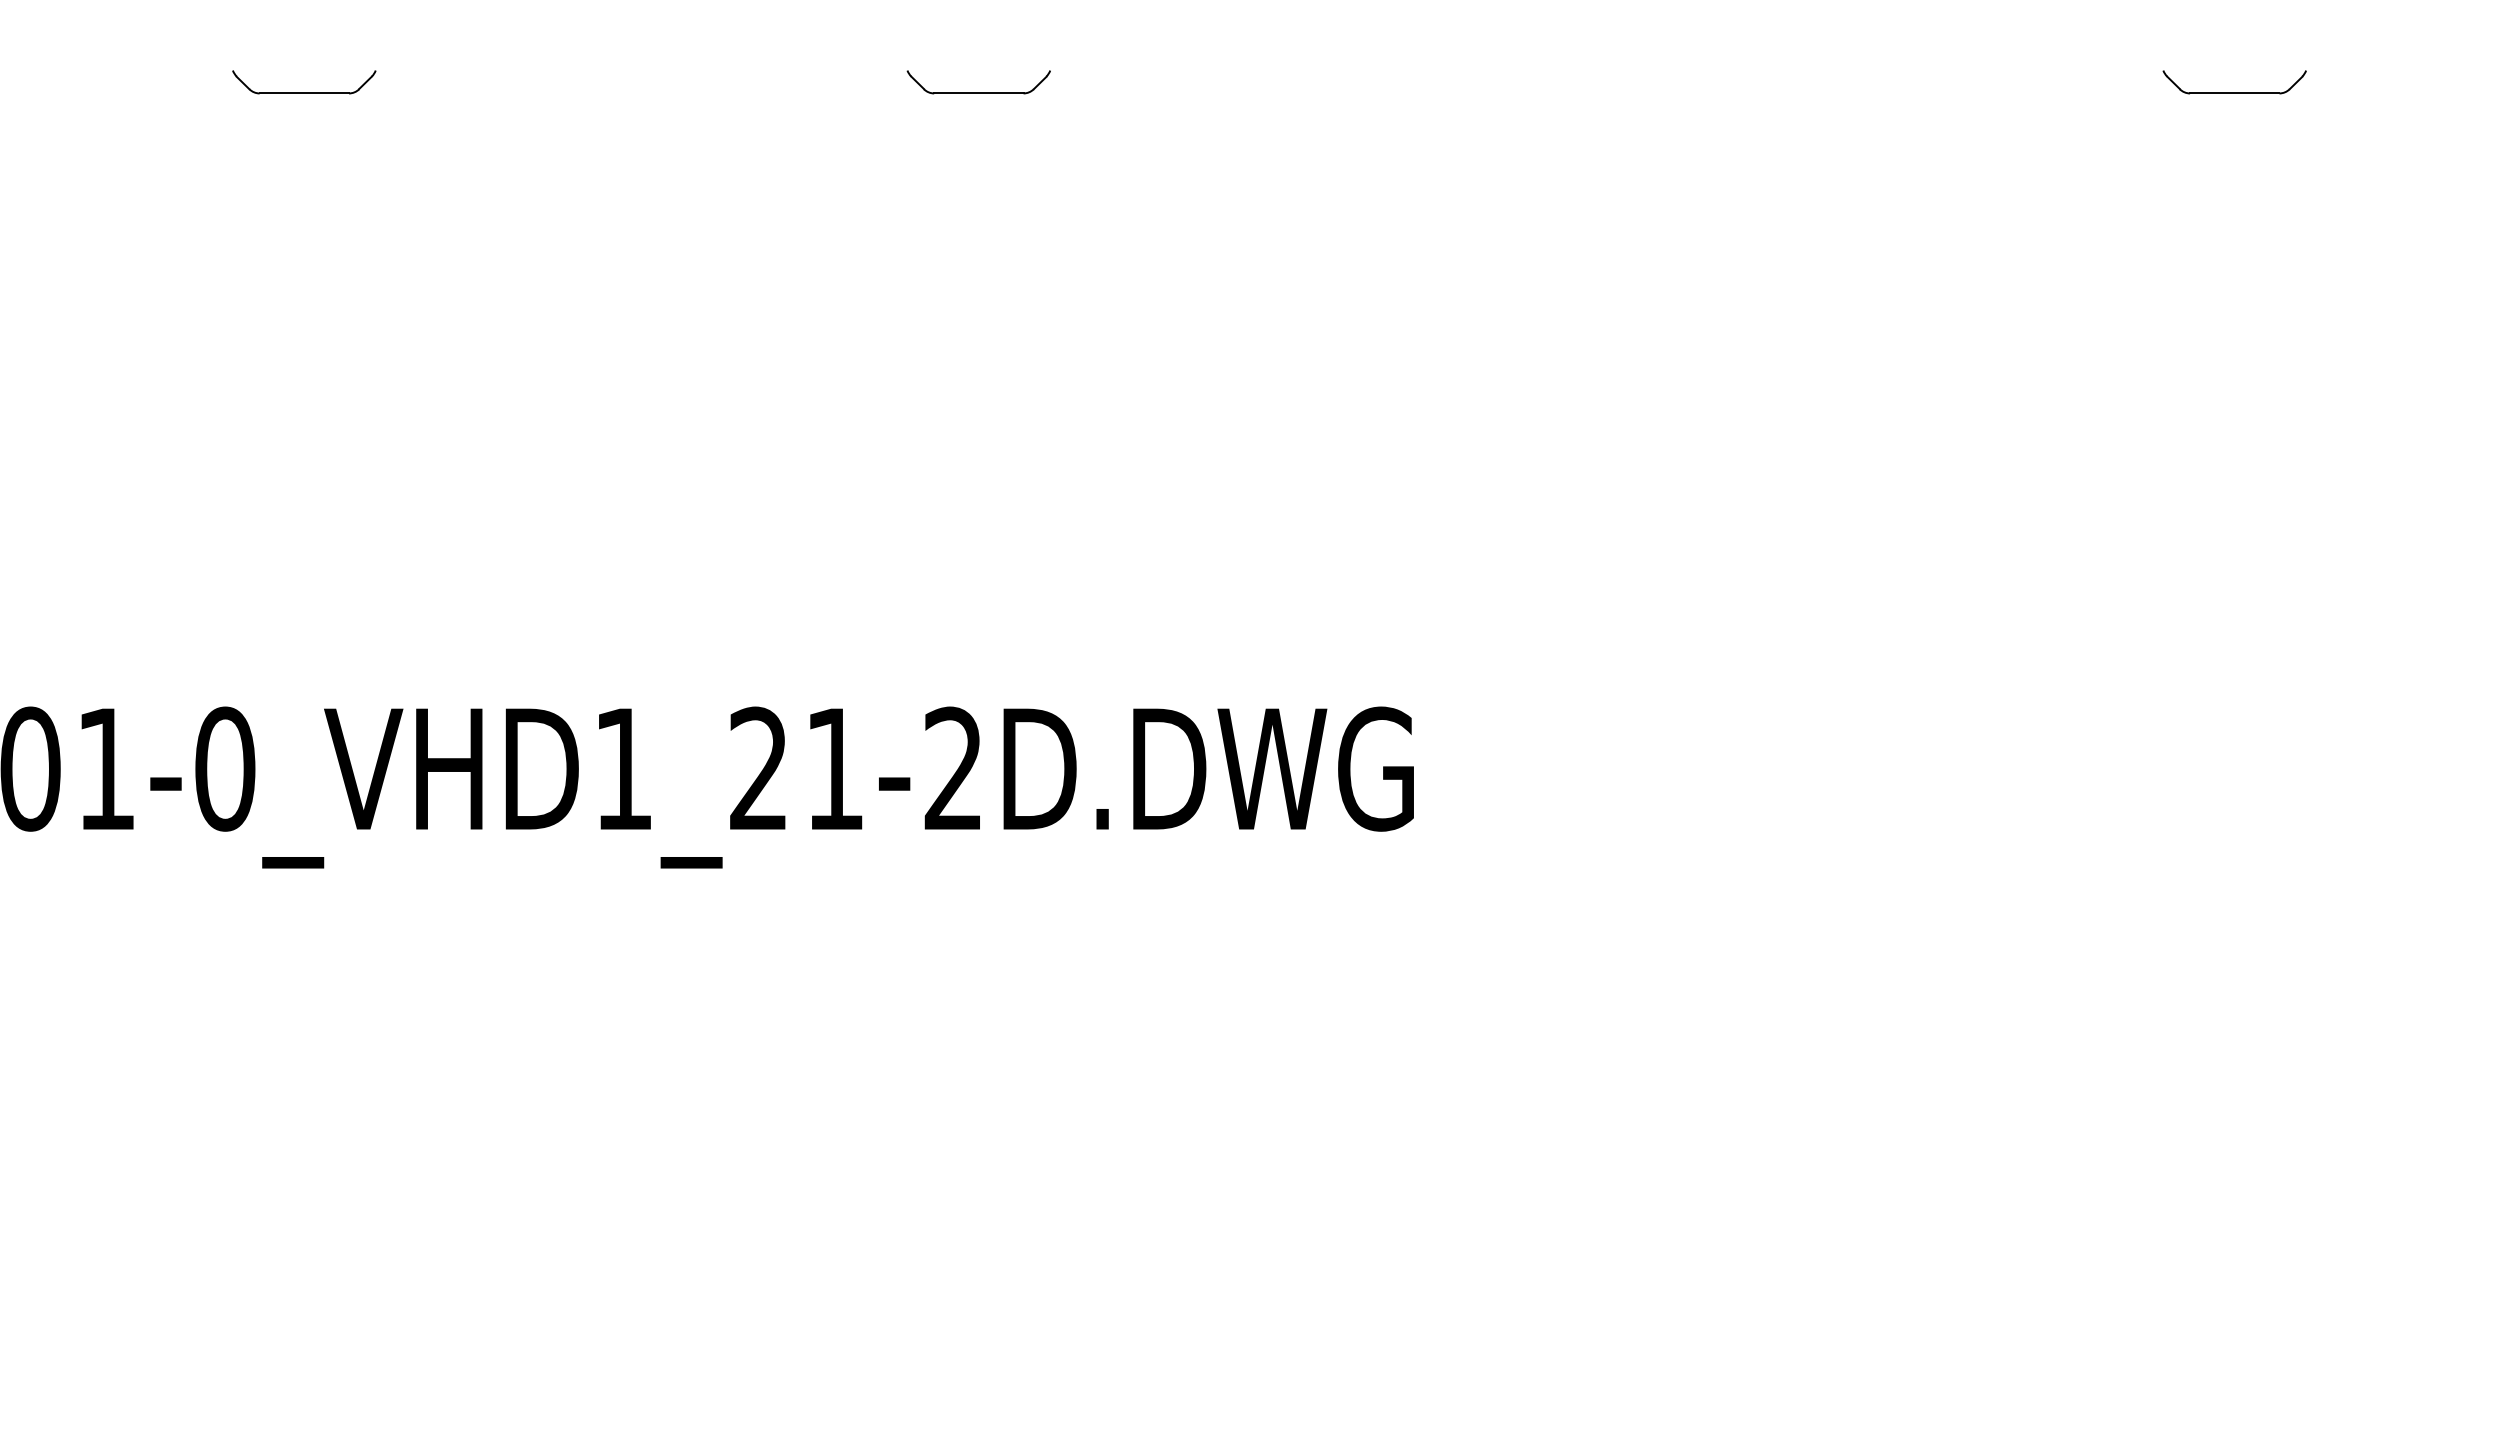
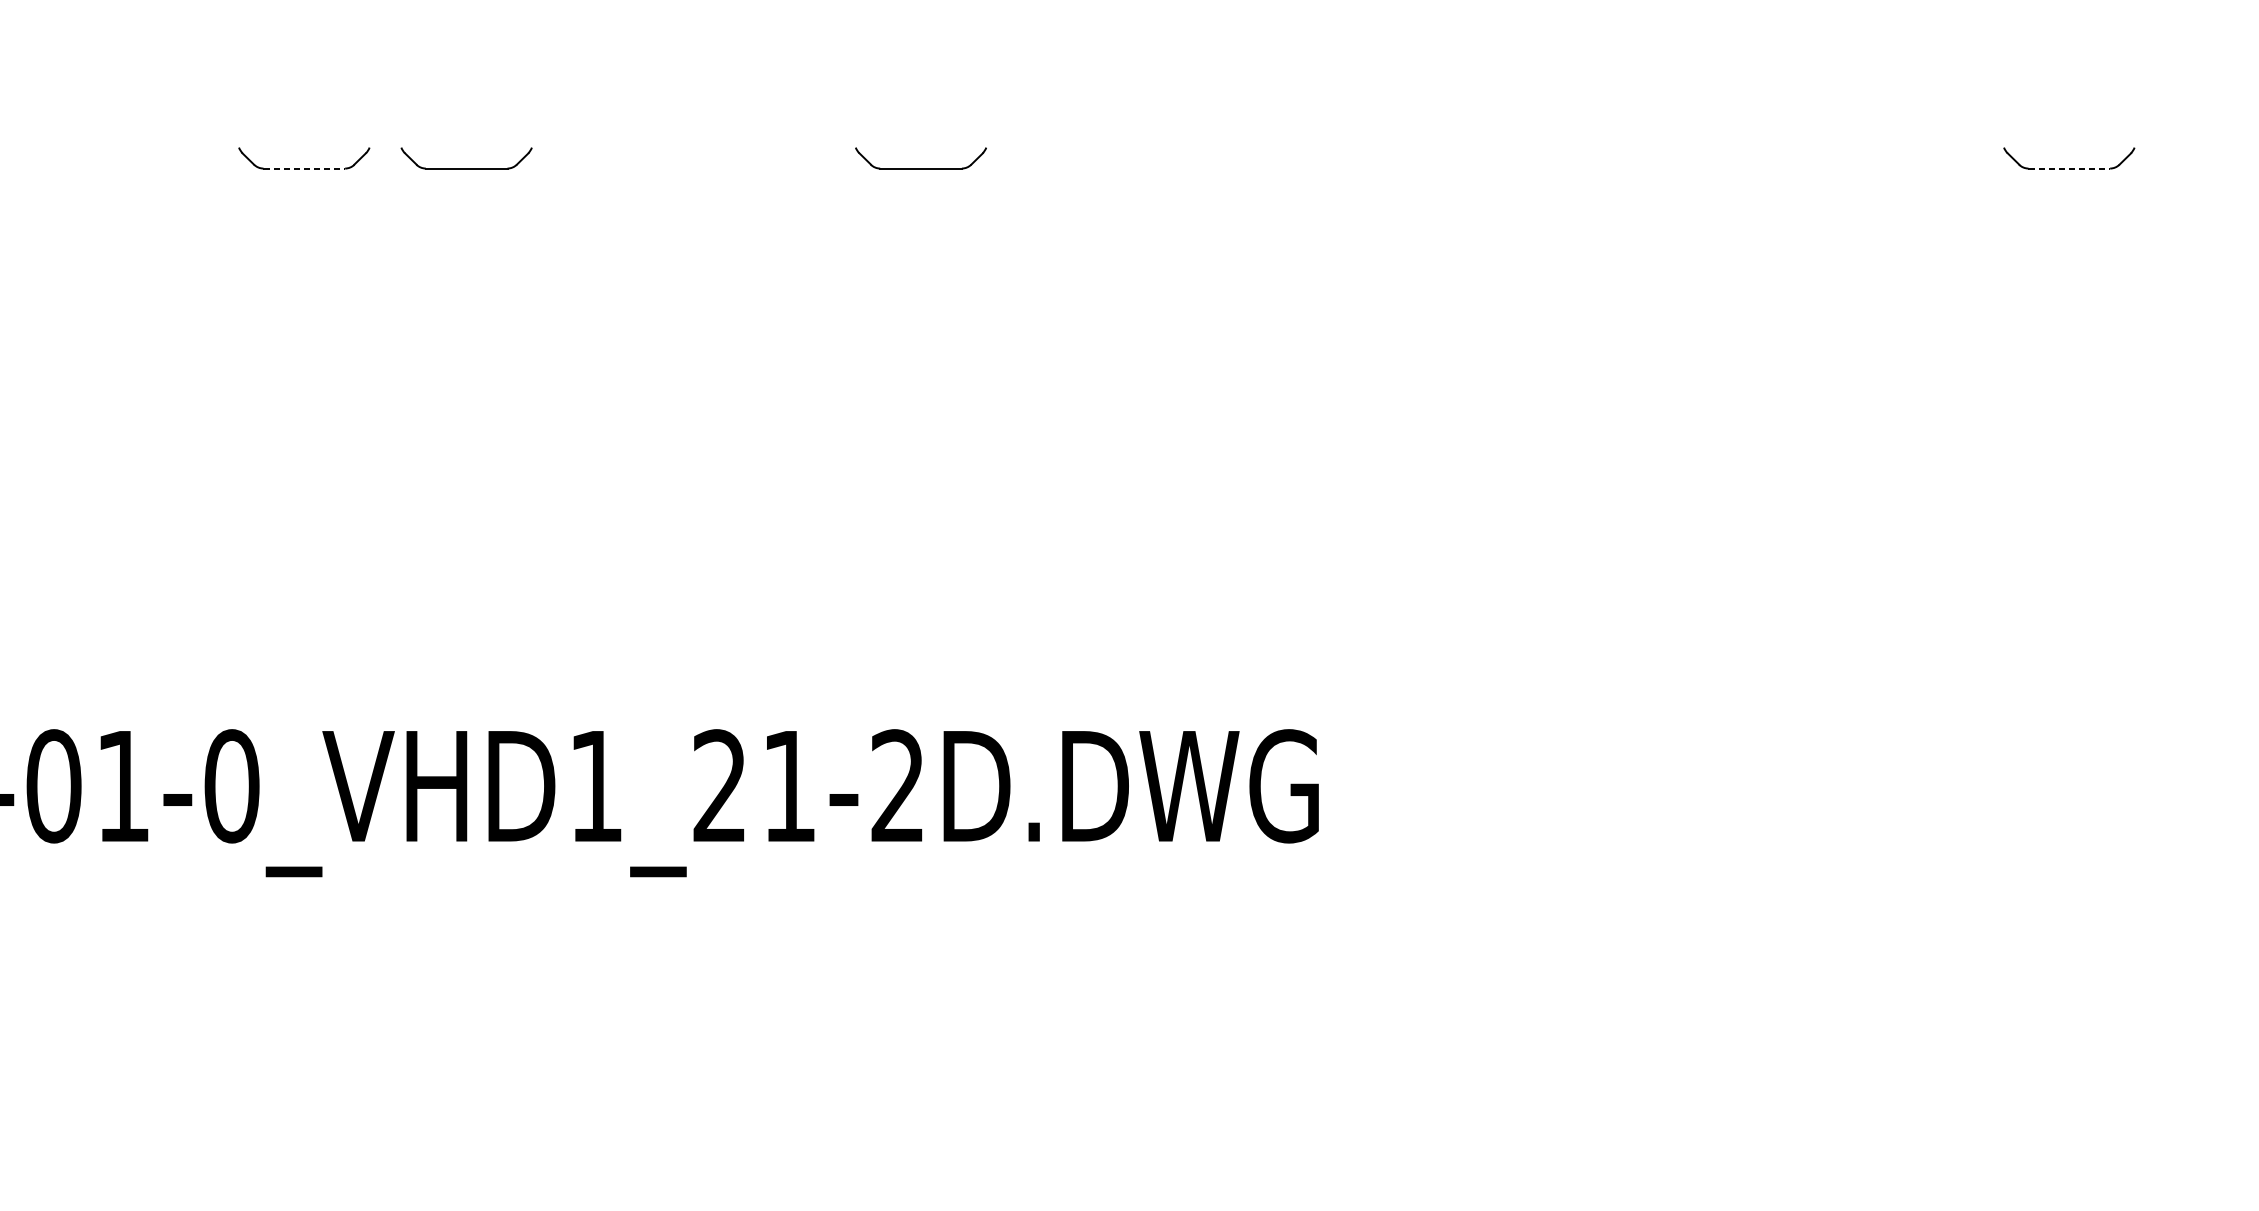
part: (481, 92) -> (466, 167), added
line: (304, 93) -> (304, 168), solid -> dashed
line: (2234, 93) -> (2069, 168), solid -> dashed

